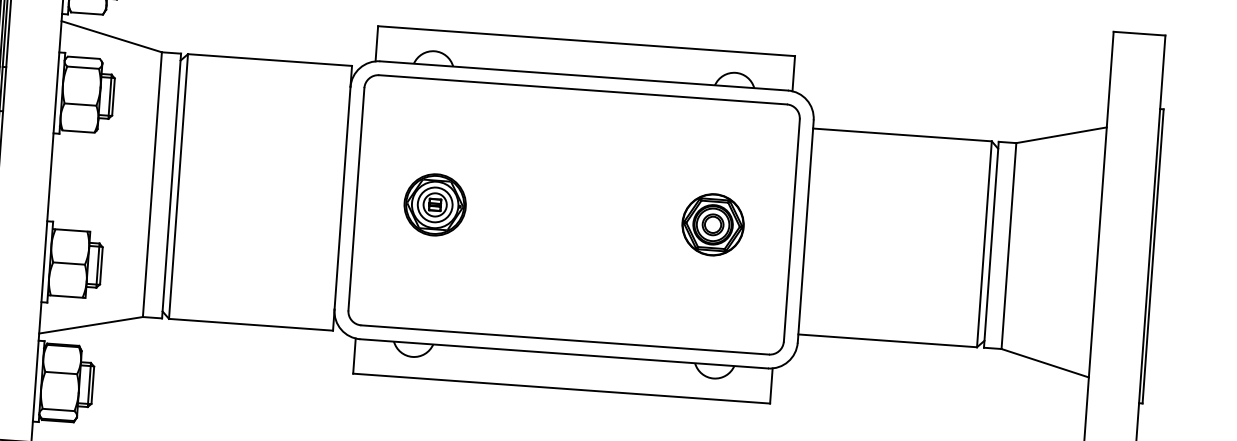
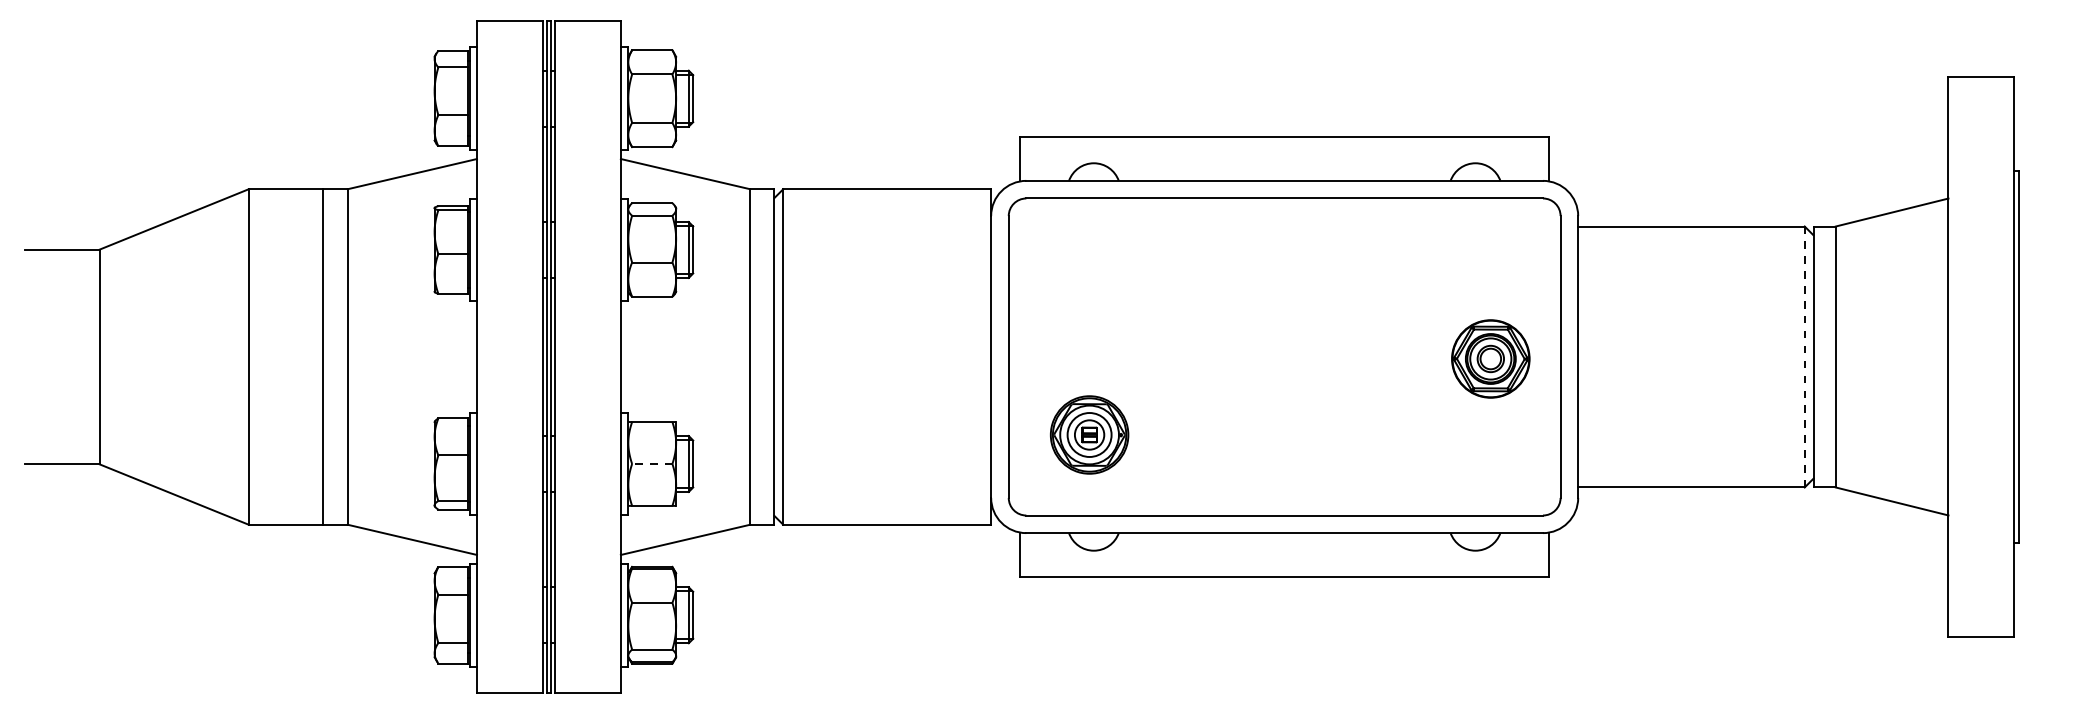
part: (435, 204) -> (1089, 434), moved
part: (712, 224) -> (1490, 358), moved
line: (984, 243) -> (1804, 356), solid -> dashed
line: (68, 263) -> (651, 464), solid -> dashed

